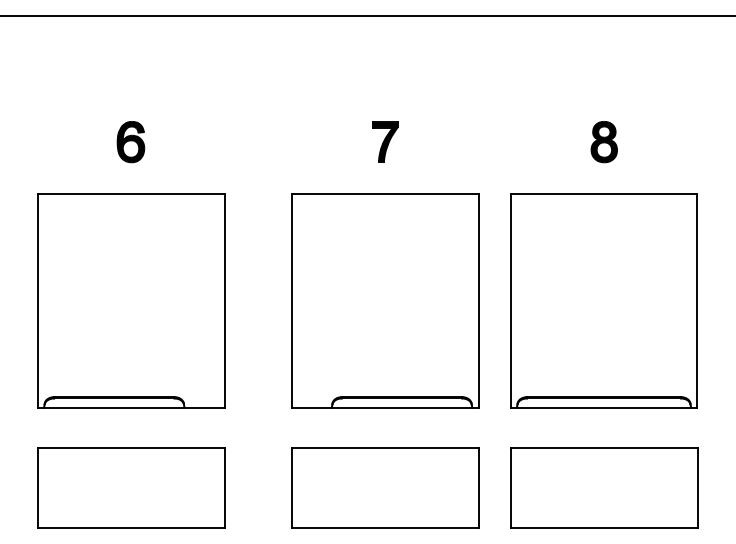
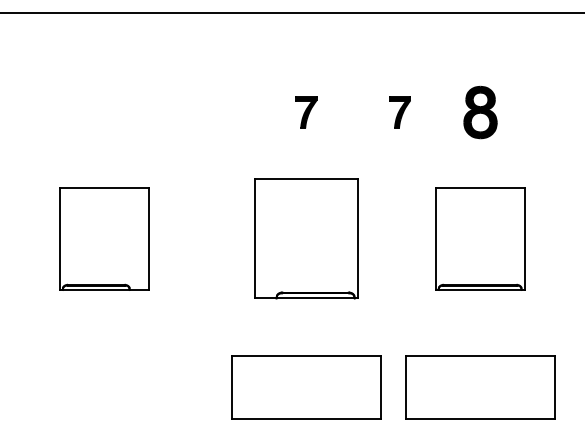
part: (503, 141) -> (400, 112), added
part: (130, 142) -> (103, 113), removed
part: (603, 142) -> (479, 113), size x1.6
part: (131, 300) -> (104, 238), size x0.6
part: (385, 300) -> (306, 238), size x0.7
part: (603, 300) -> (479, 238), size x0.6
part: (131, 487) -> (104, 387), removed

